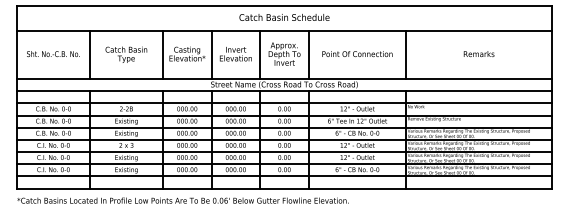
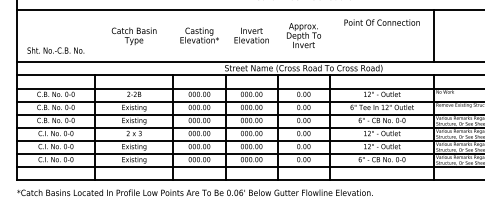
text: (53, 54) -> (55, 50), moved
line: (90, 54) -> (95, 35), removed
line: (162, 54) -> (172, 35), removed
line: (211, 54) -> (225, 35), removed
line: (260, 54) -> (278, 35), removed
line: (308, 54) -> (329, 35), removed
text: (357, 54) -> (382, 23), moved

